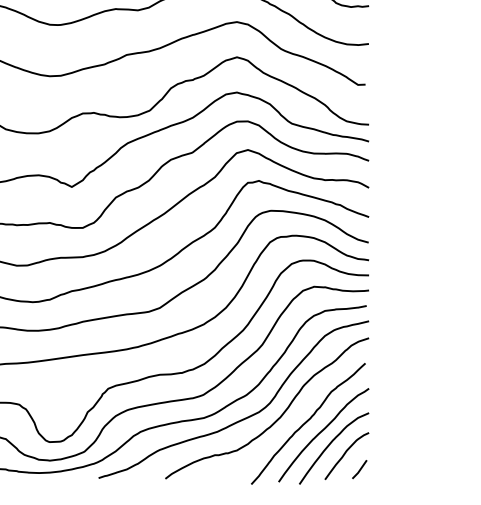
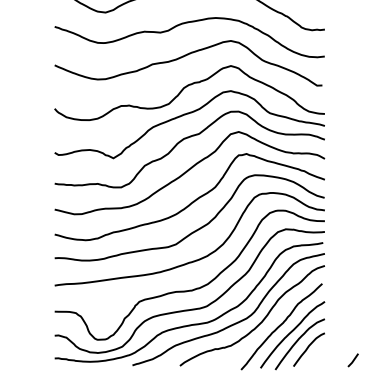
line: (358, 469) -> (352, 360), moved

